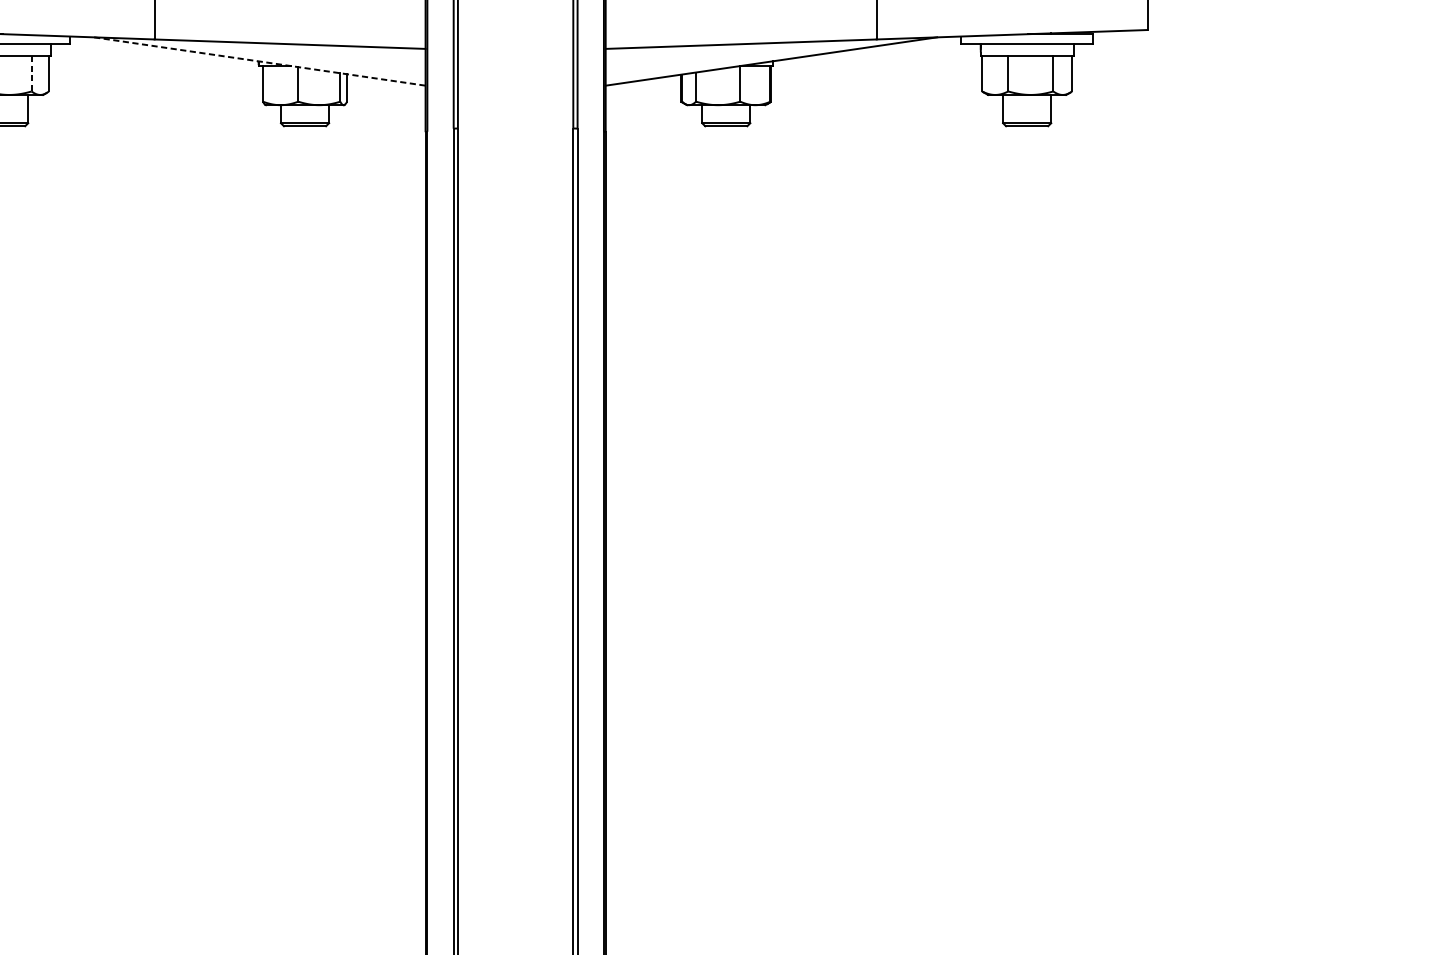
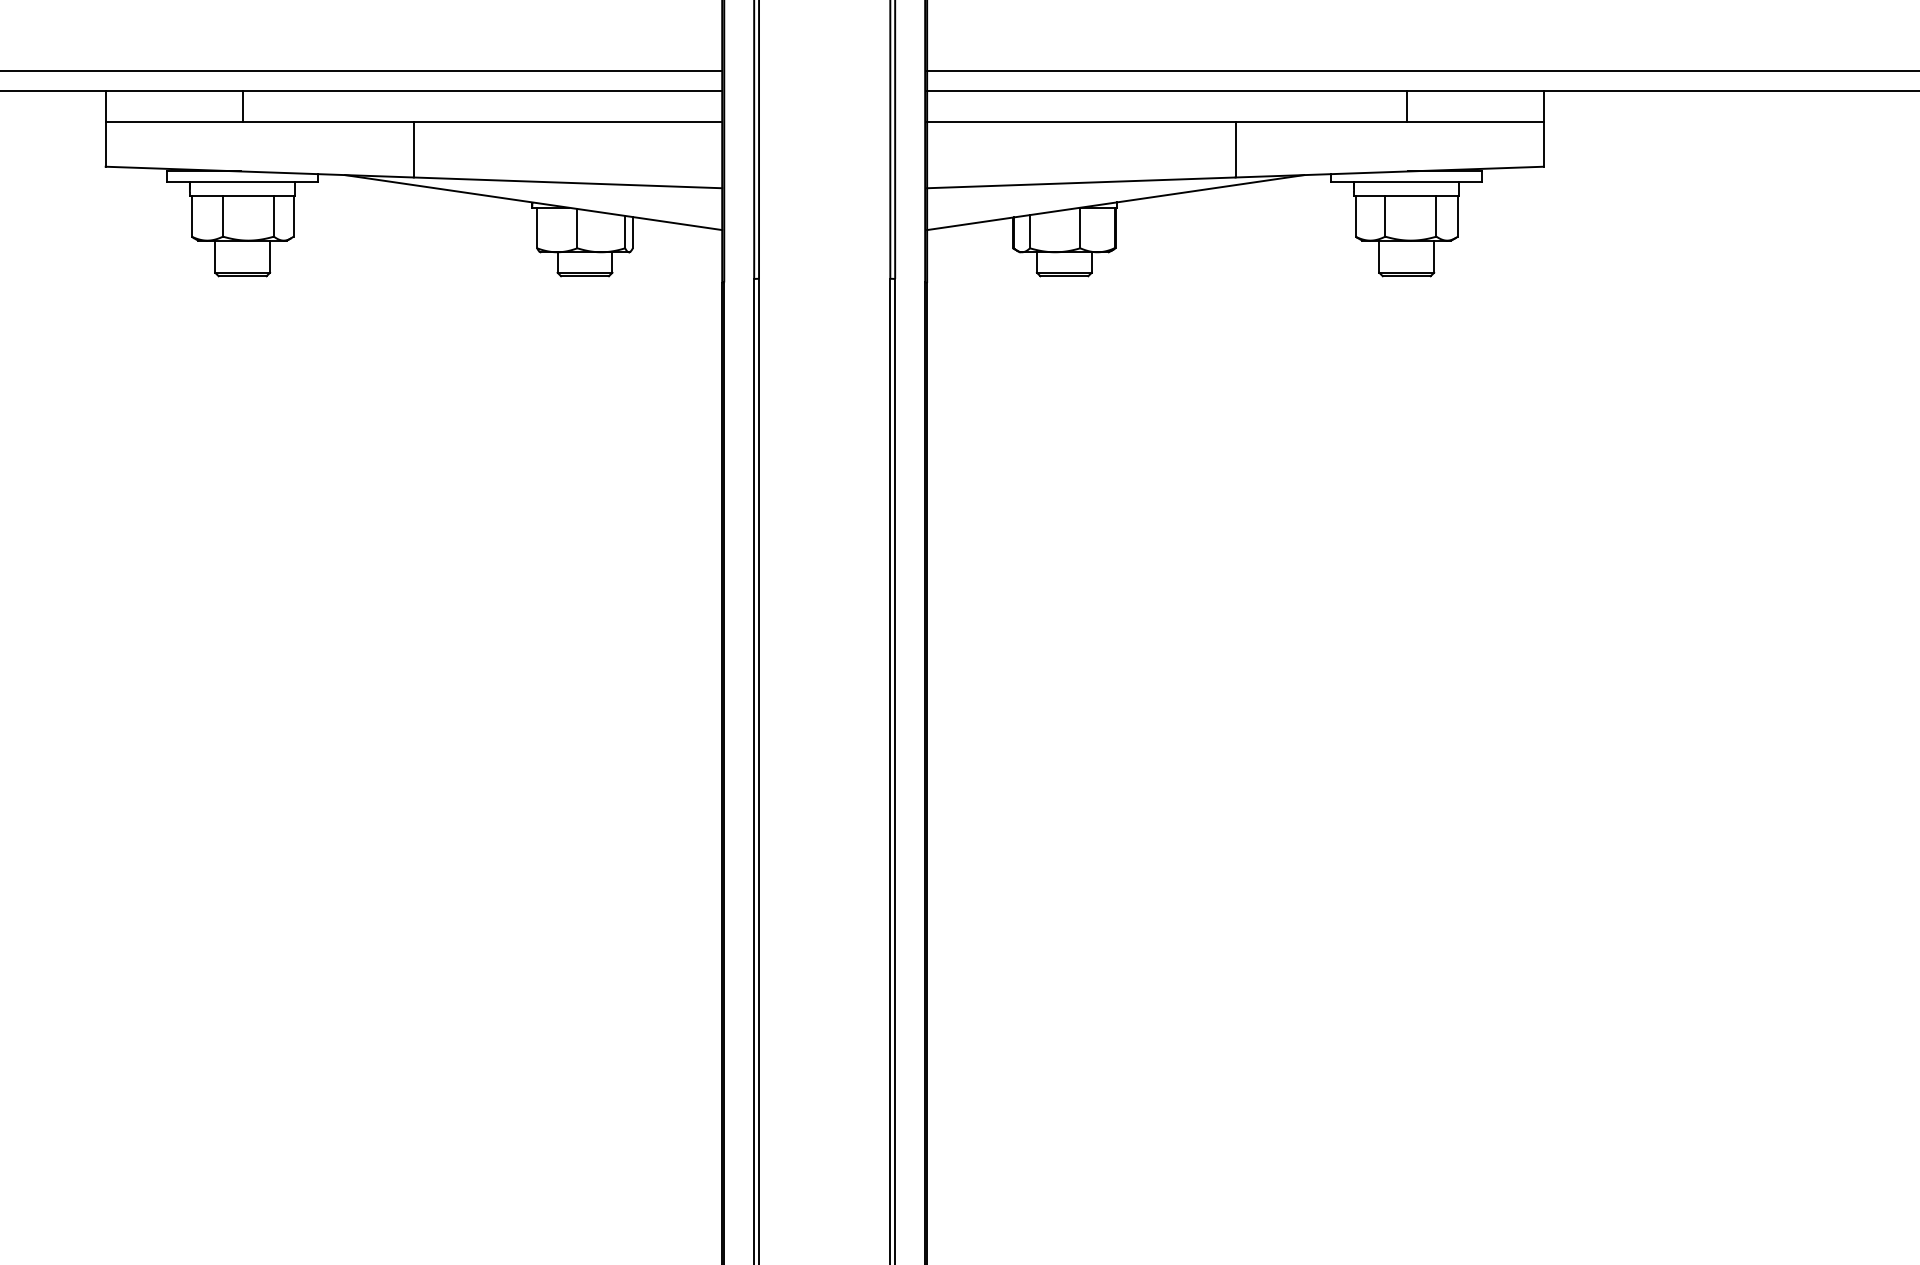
line: (259, 61) -> (533, 202), dashed -> solid
line: (31, 73) -> (273, 216), dashed -> solid

